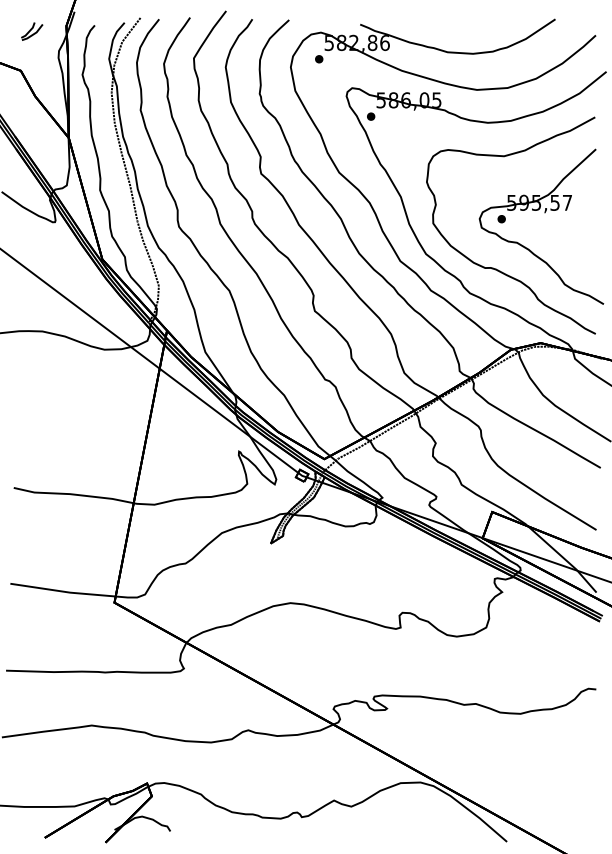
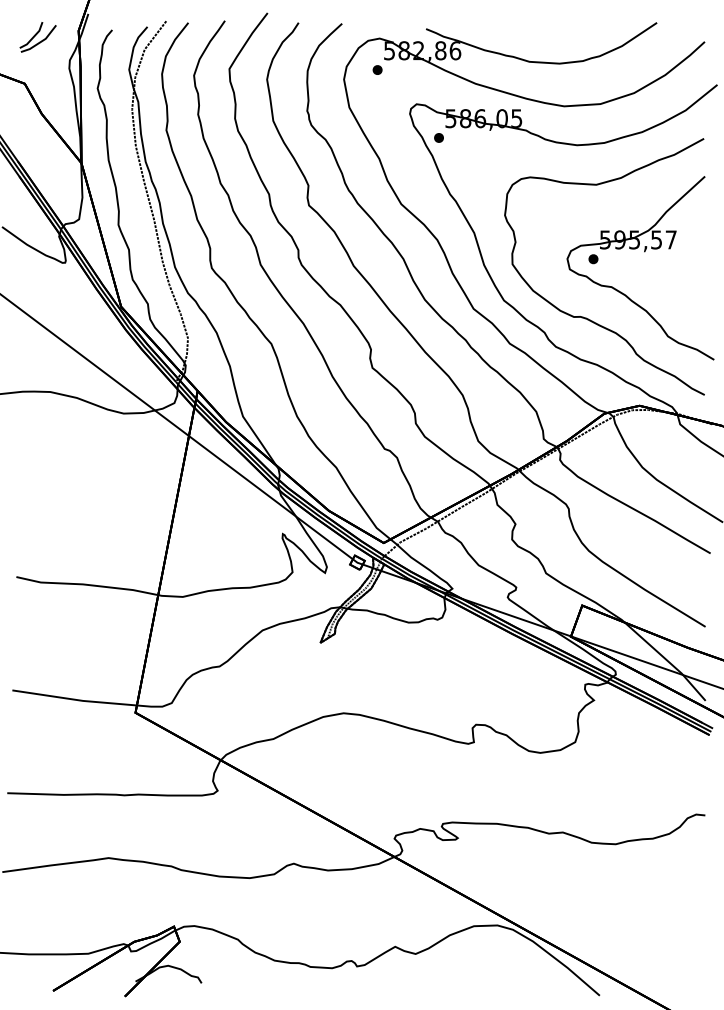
part: (31, 31) -> (37, 37), size x1.43

